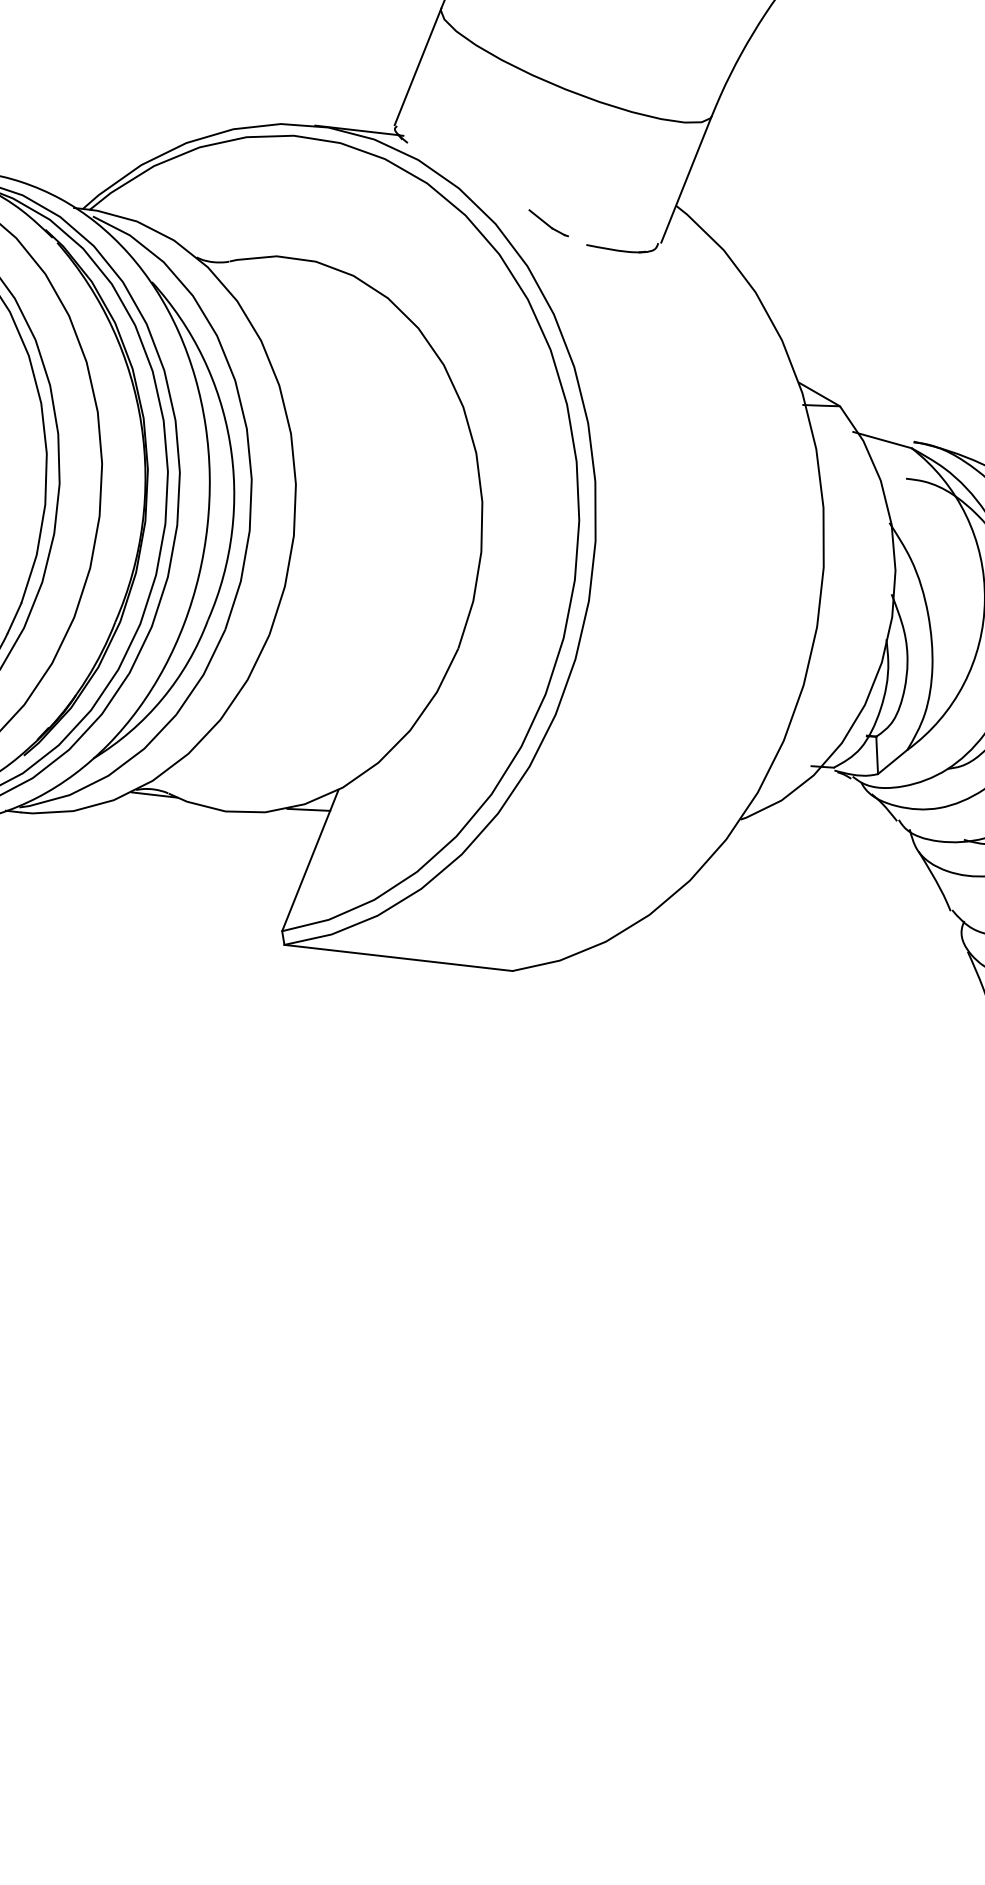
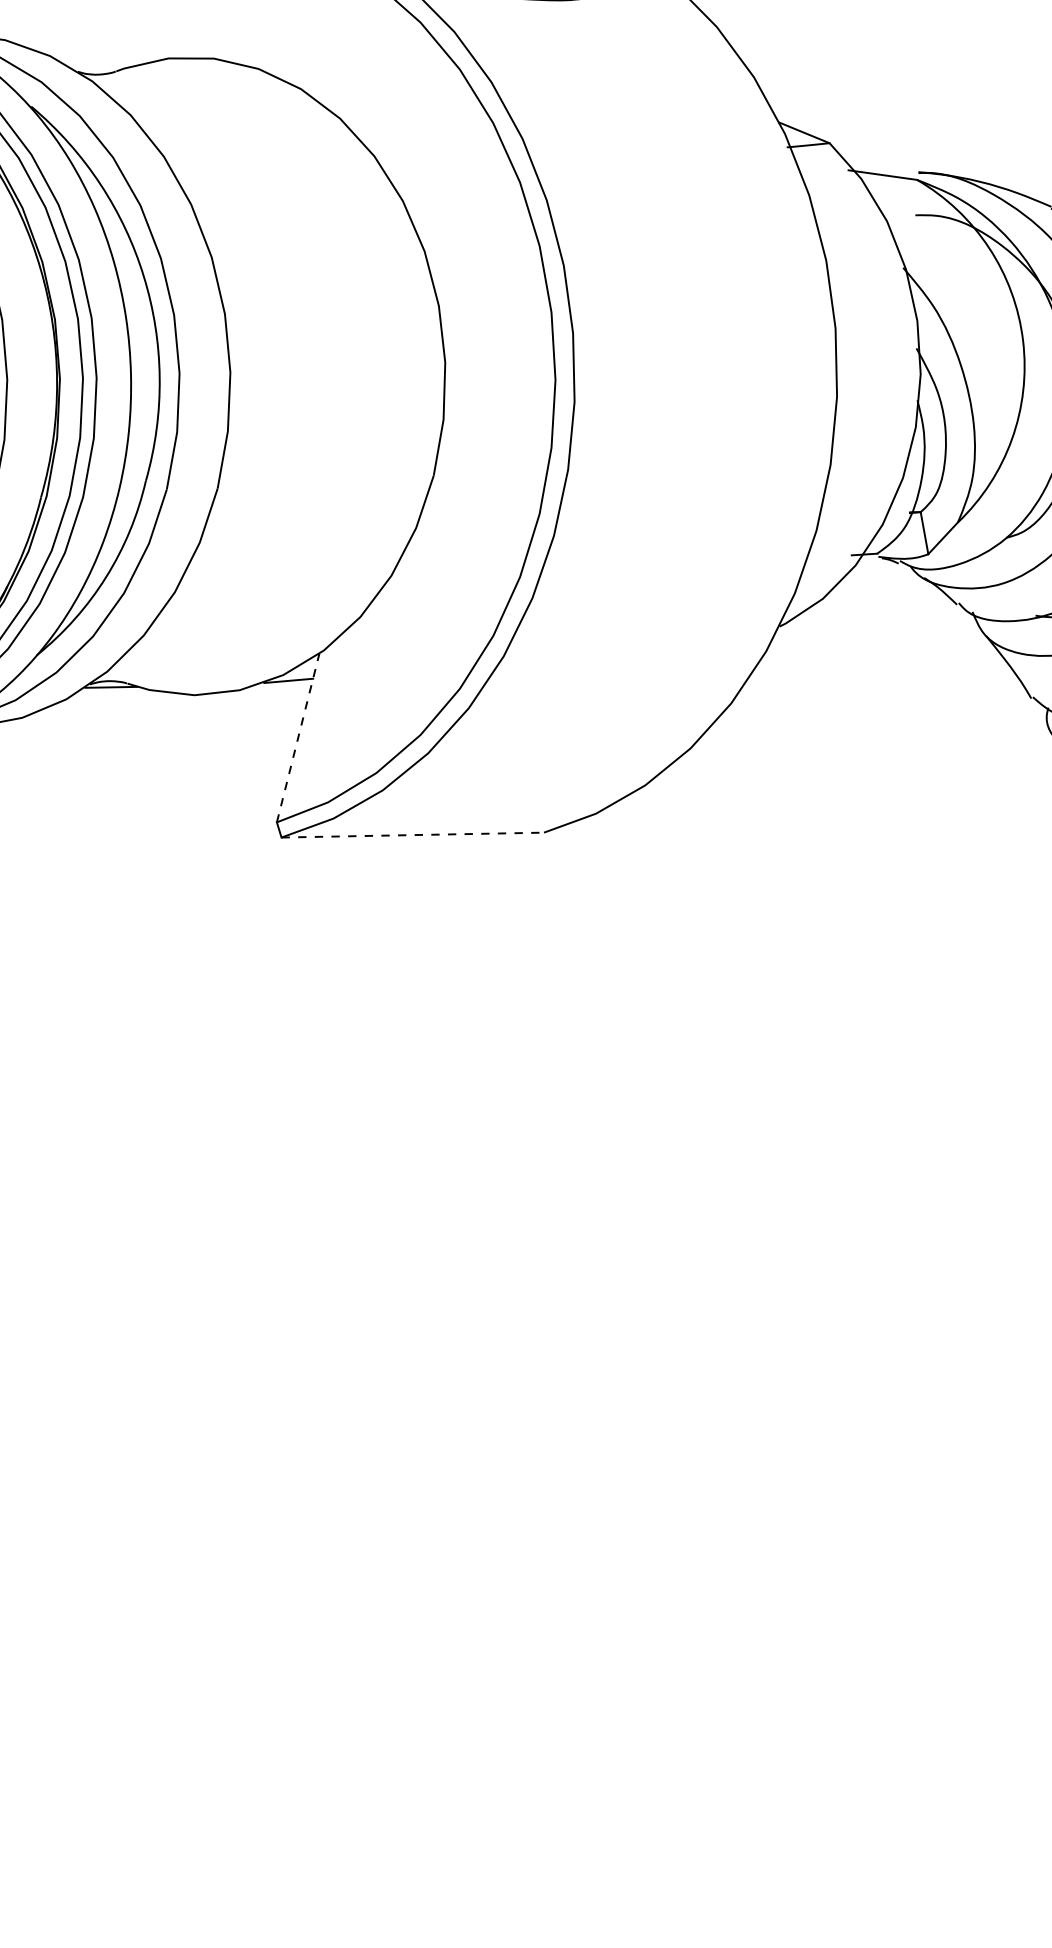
line: (310, 860) -> (298, 737), solid -> dashed
line: (398, 957) -> (412, 834), solid -> dashed

